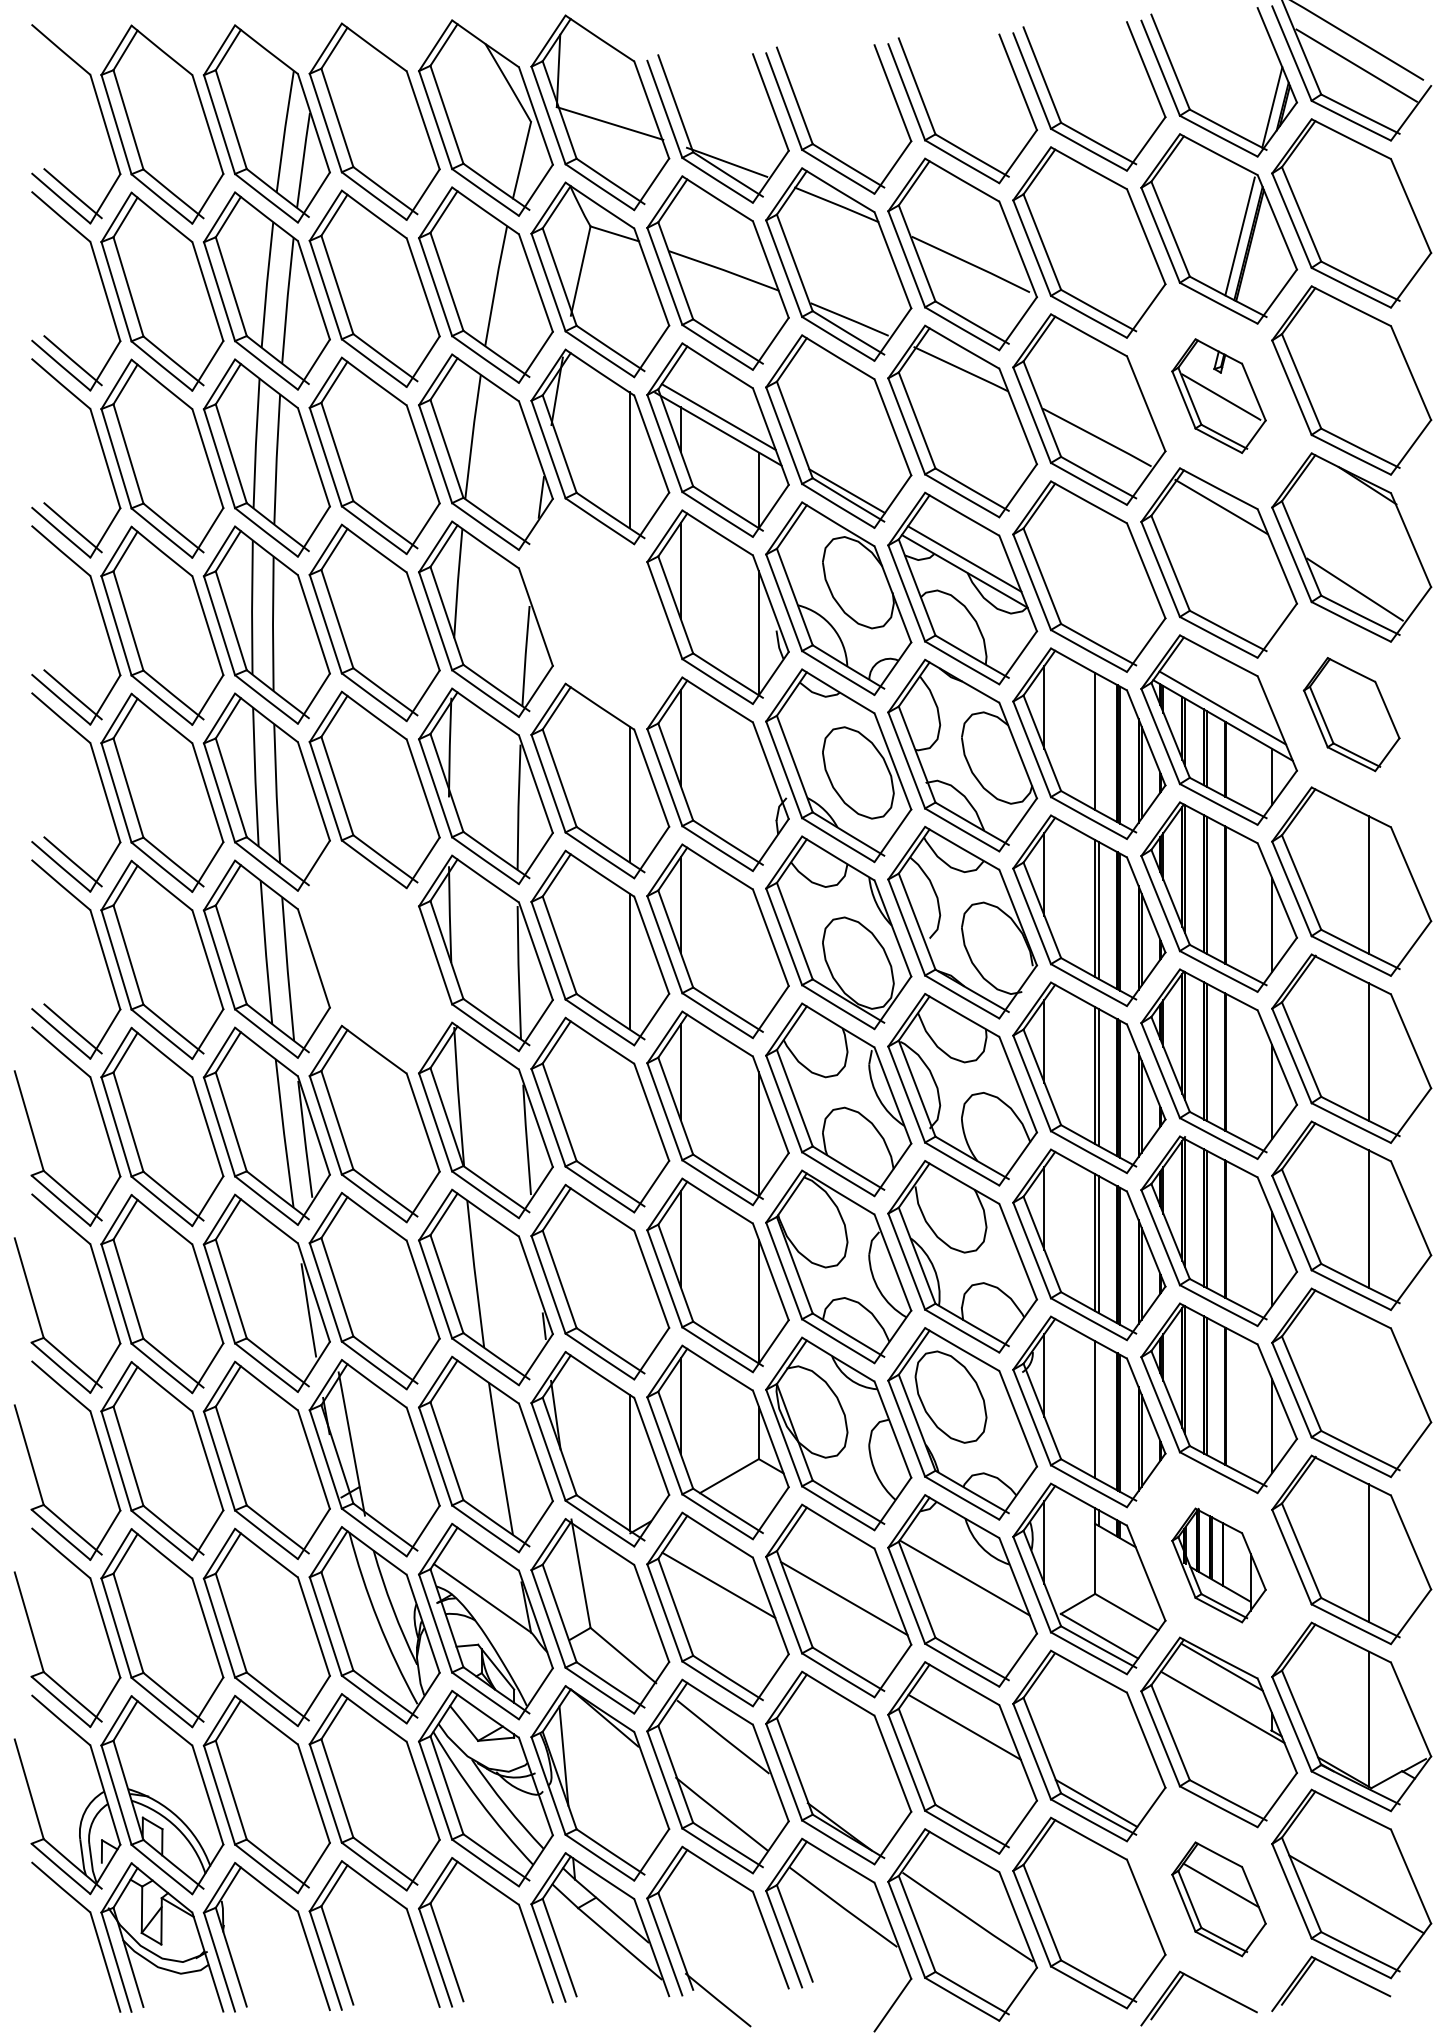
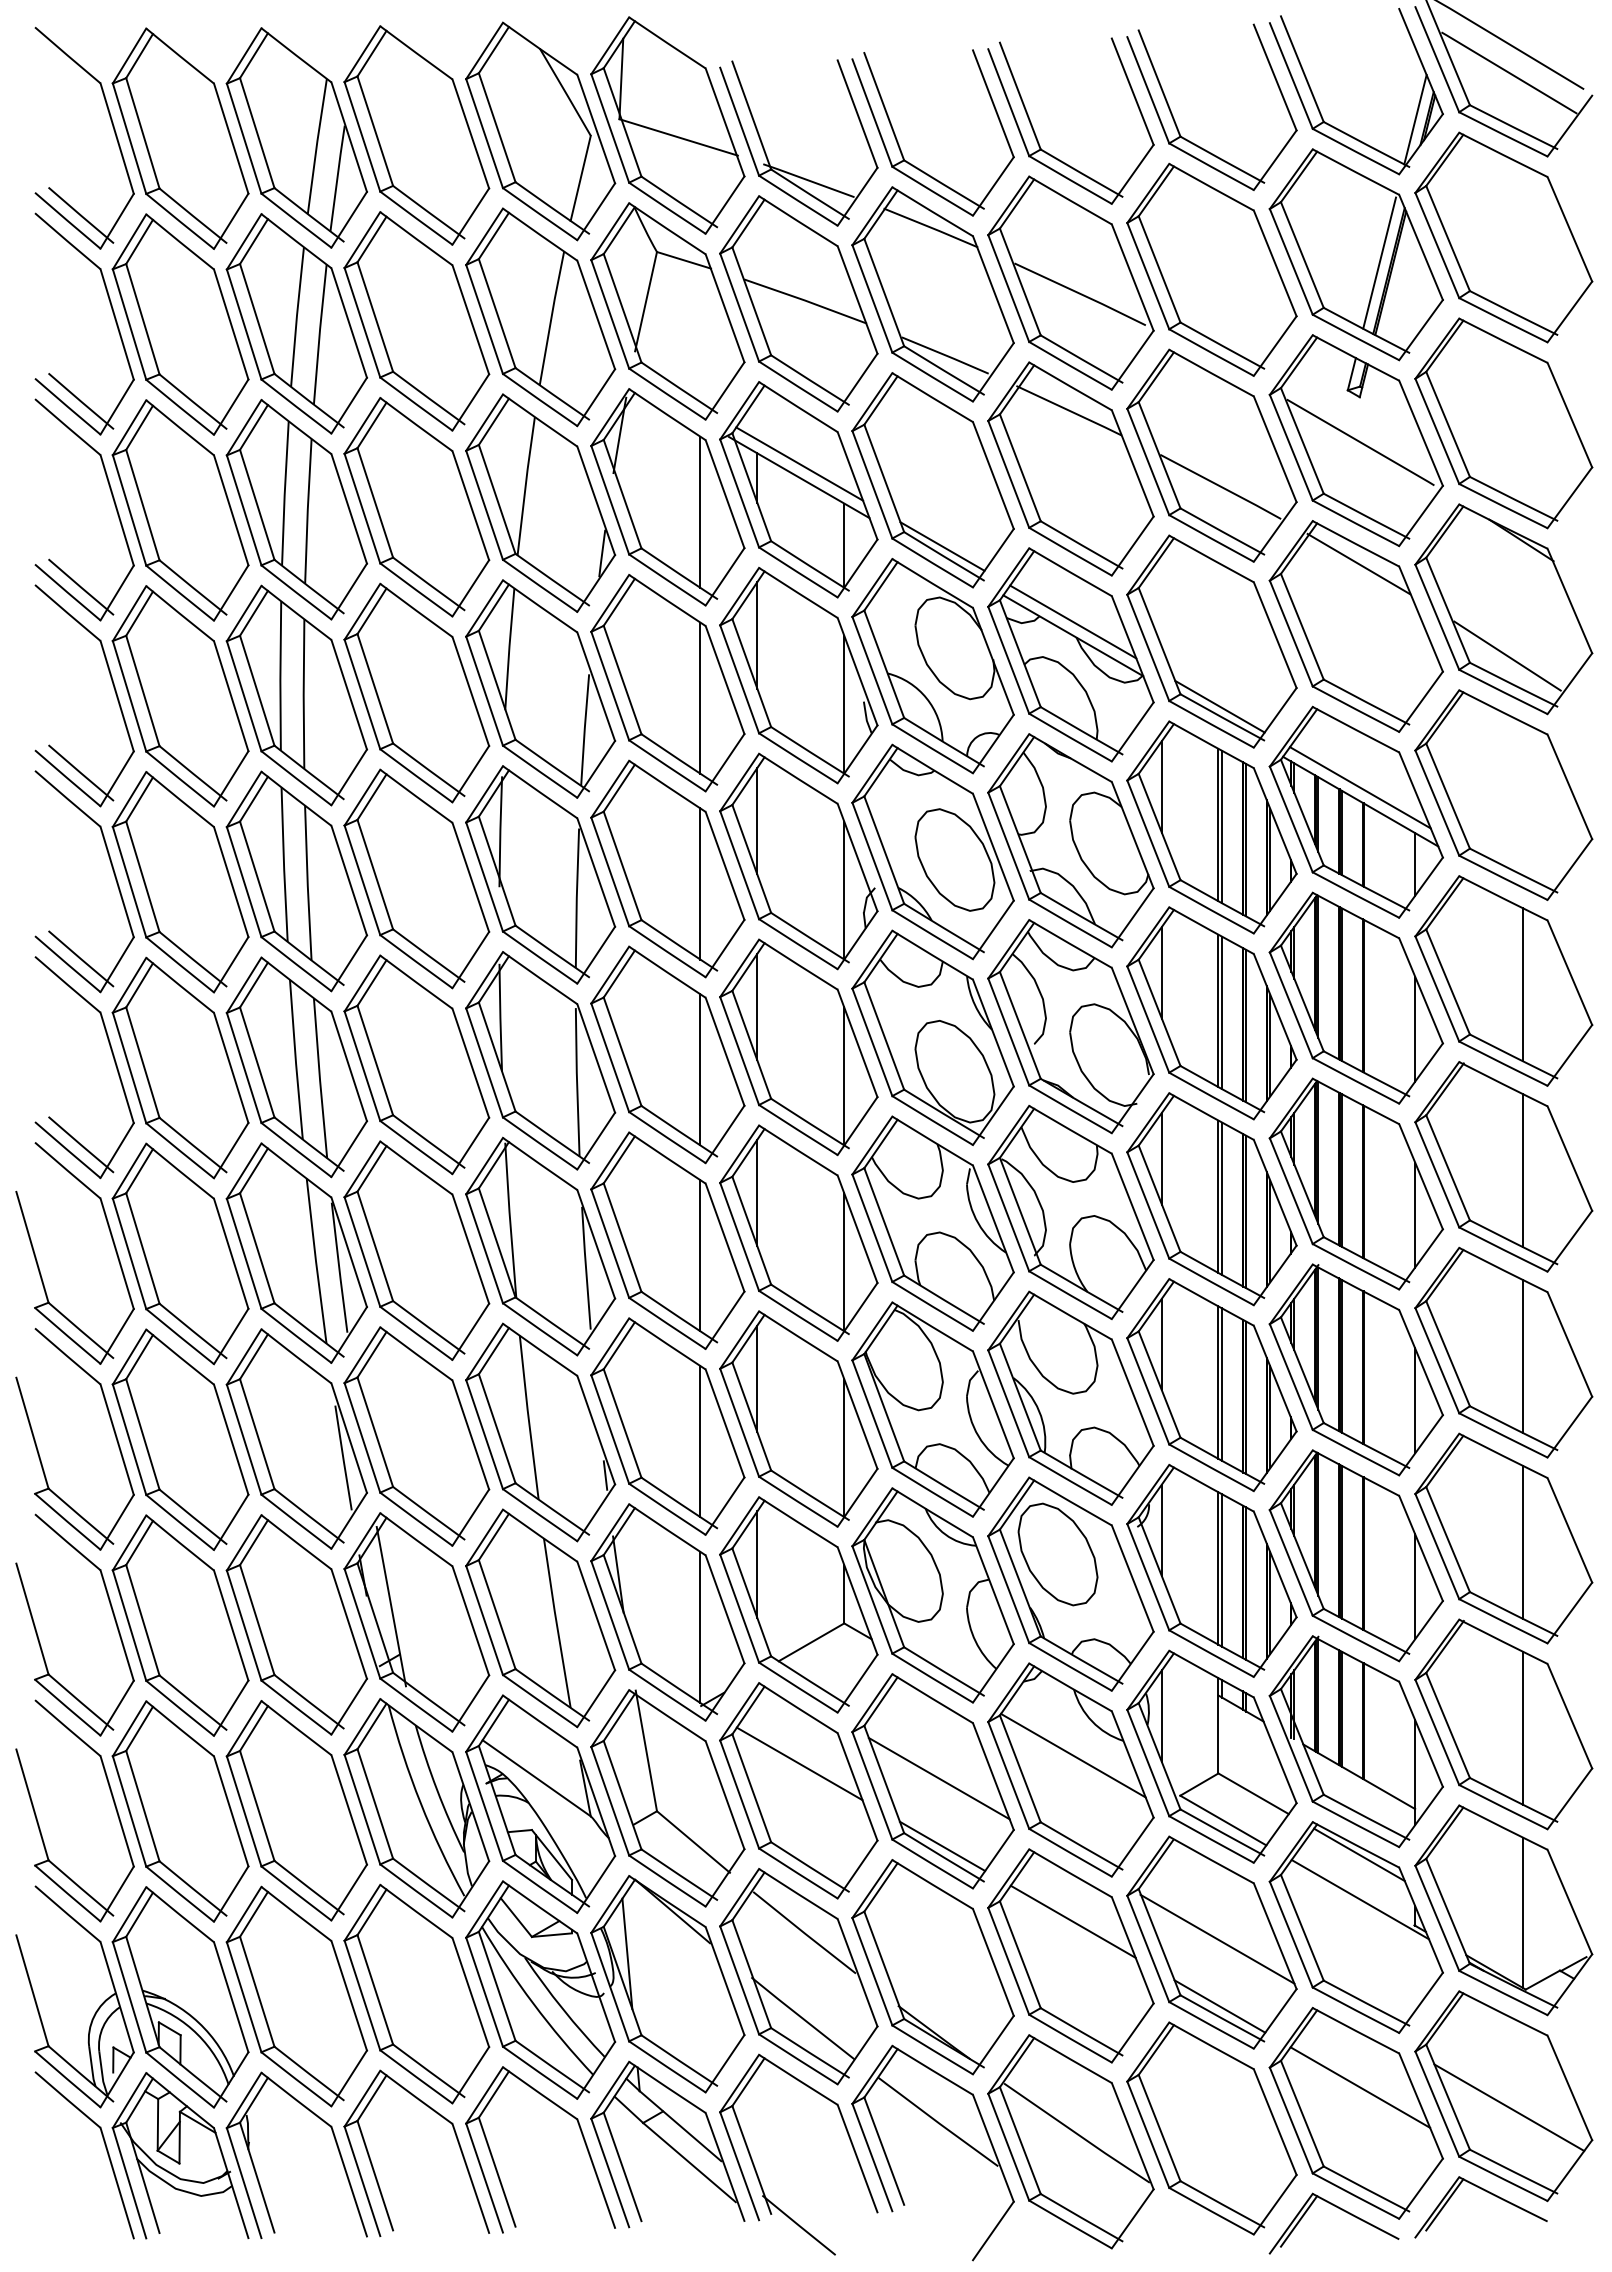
part: (1218, 395) -> (1355, 440), size x1.67
part: (600, 614) -> (667, 683), added
line: (1096, 634) -> (1219, 706), added
part: (1351, 714) -> (1503, 794), size x1.67
line: (1098, 742) -> (1222, 826), added
line: (759, 800) -> (844, 890), added
part: (374, 956) -> (416, 1064), added
line: (759, 967) -> (844, 1076), added
line: (629, 1128) -> (700, 1255), added
line: (629, 1295) -> (700, 1441), added
line: (1368, 1385) -> (1522, 1541), added
line: (1098, 1411) -> (1222, 1570), added
part: (1218, 1565) -> (1355, 1741), size x1.67
line: (847, 1659) -> (942, 1846), added
line: (1094, 1742) -> (1217, 1938), added
part: (1218, 1898) -> (1355, 2112), size x1.67

